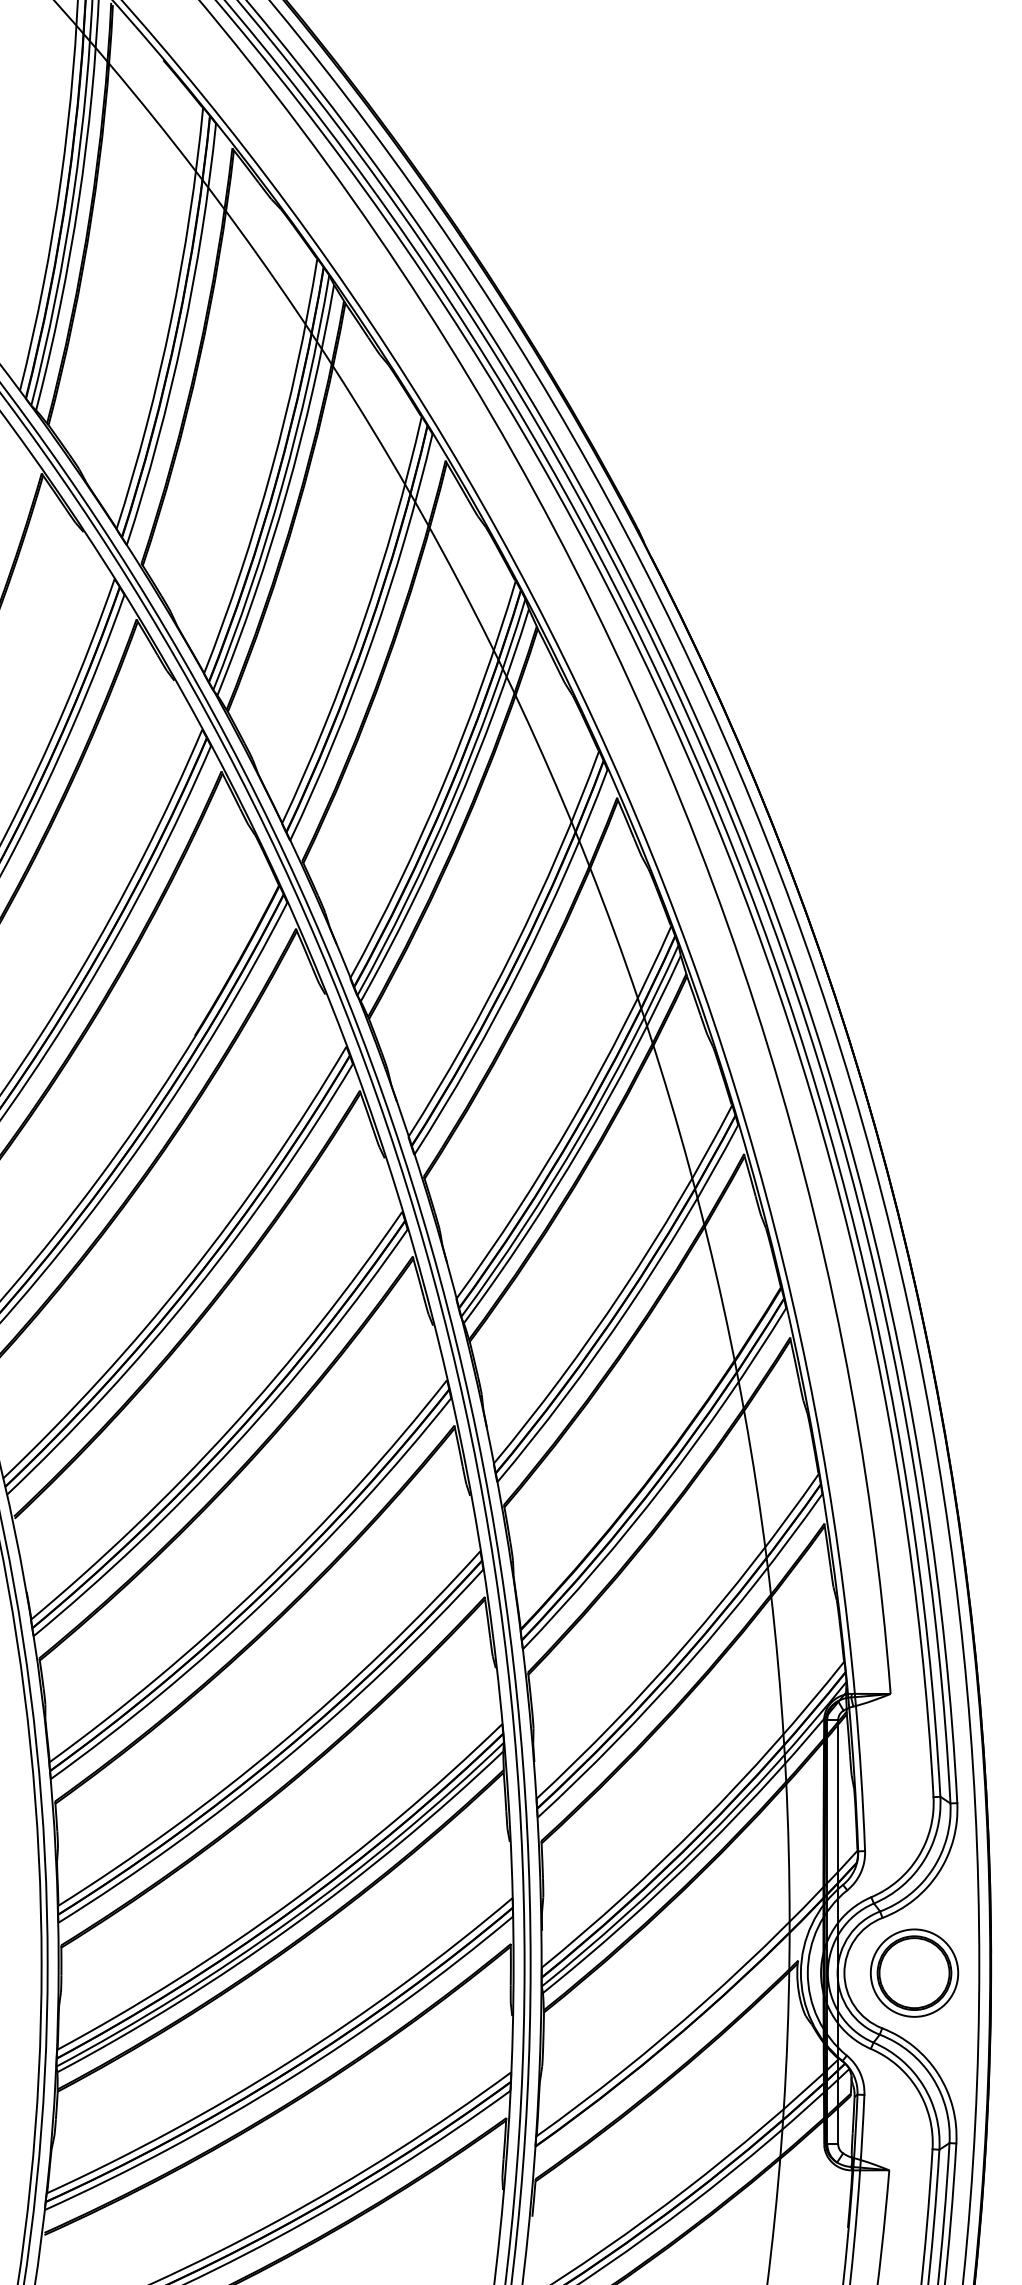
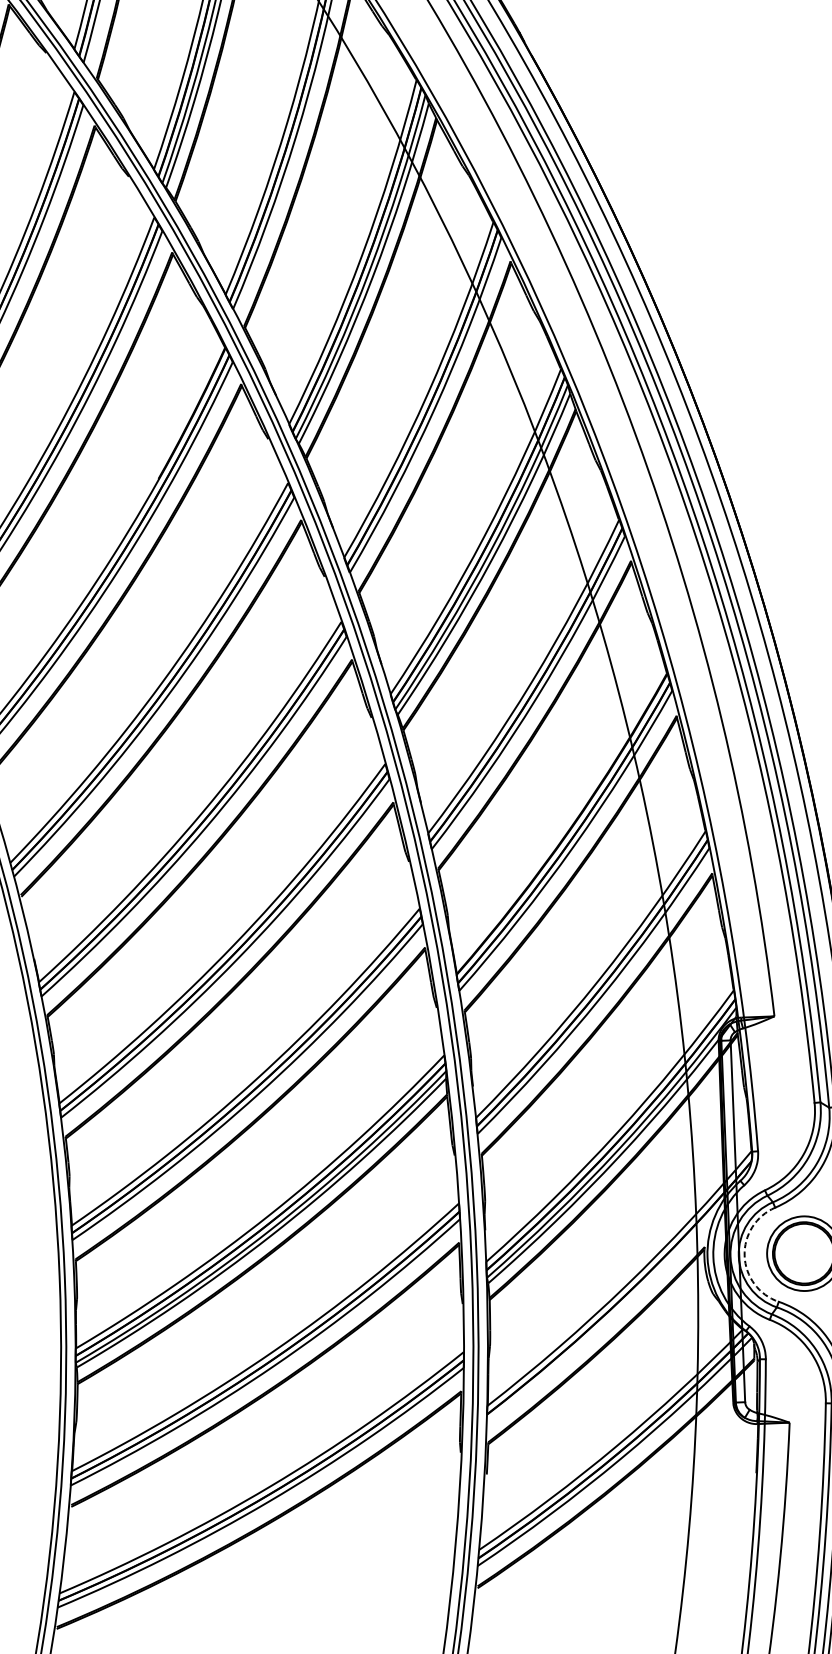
arc: (844, 1973) -> (744, 1256), solid -> dashed

